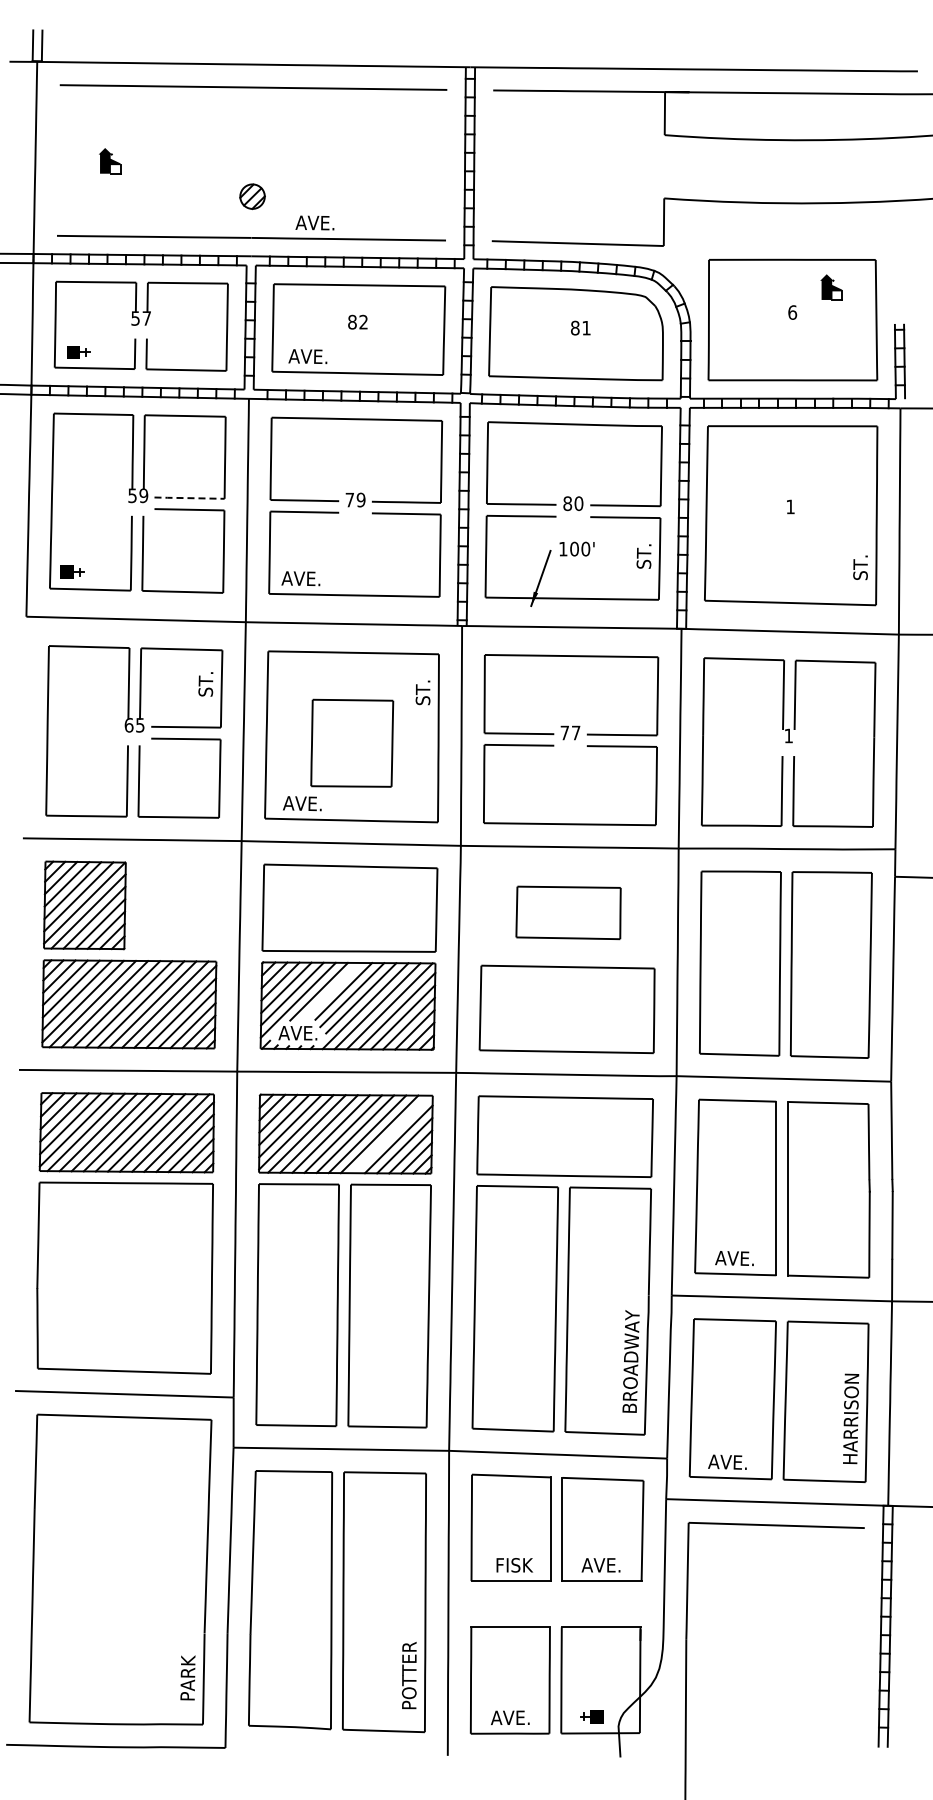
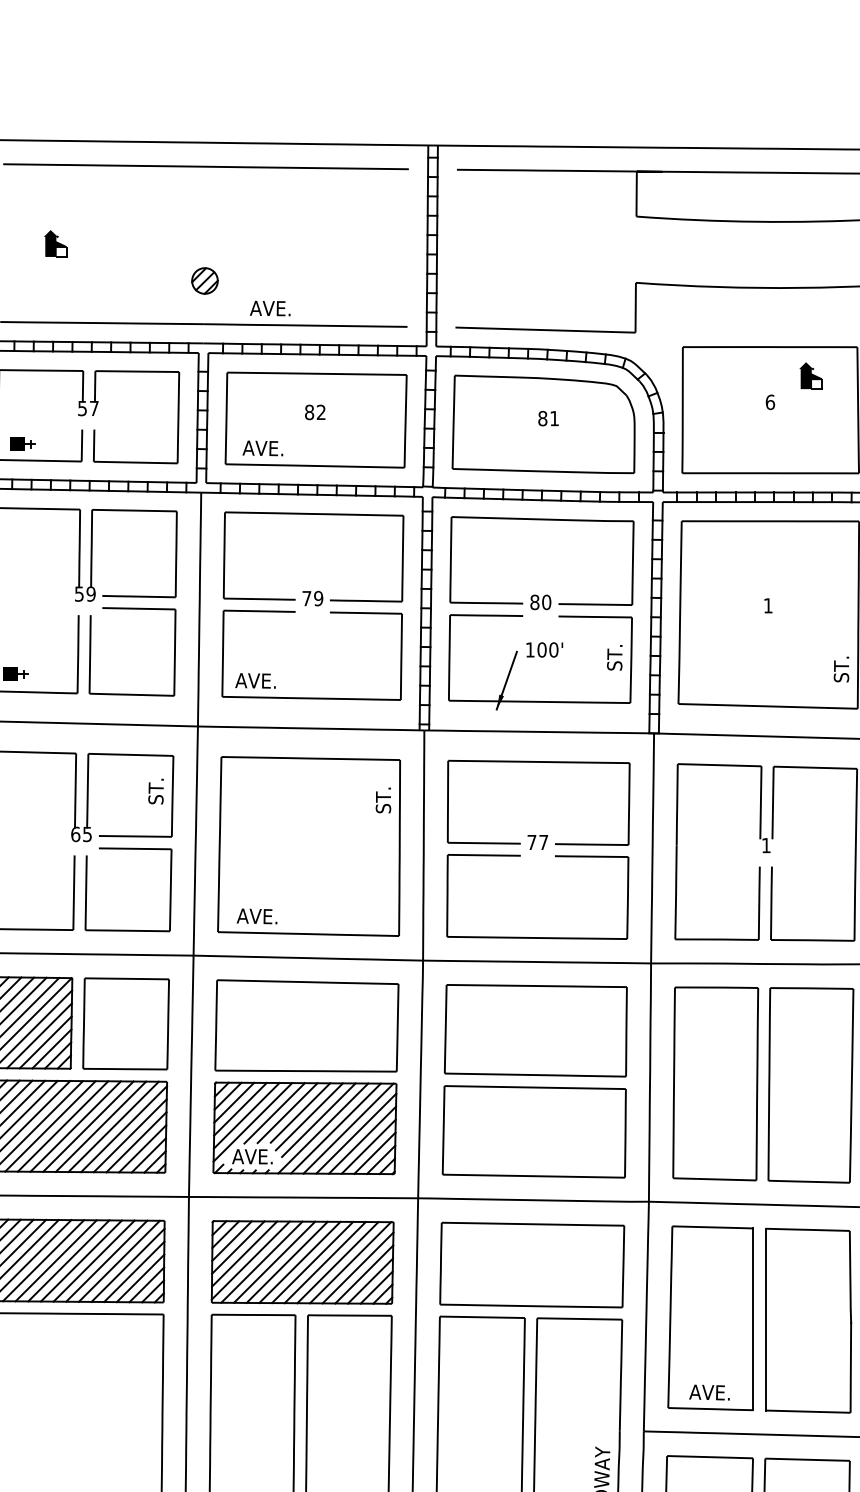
line: (187, 498) -> (136, 596), dashed -> solid
part: (352, 742) -> (126, 1023), moved
part: (568, 912) -> (535, 1030), size x1.67
line: (331, 991) -> (287, 1113), added
line: (391, 1134) -> (350, 1262), added

